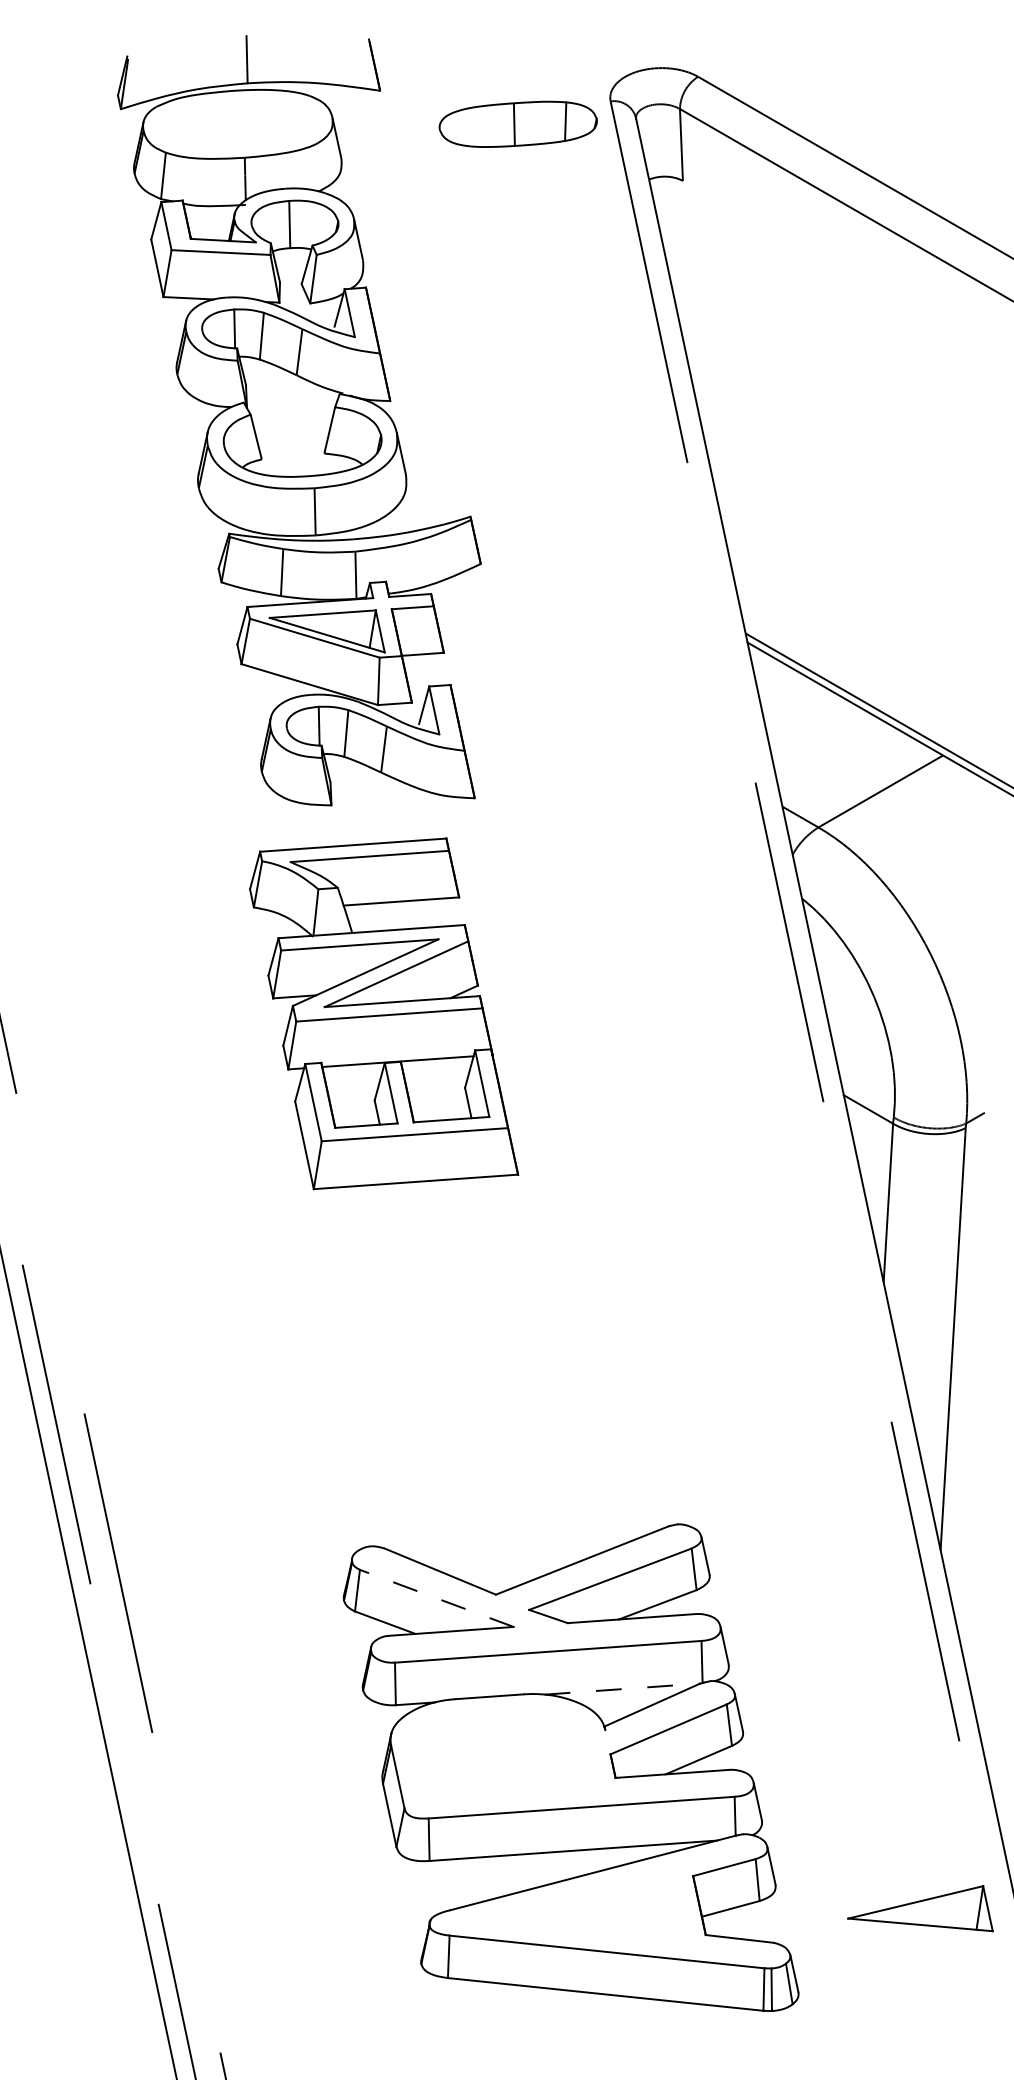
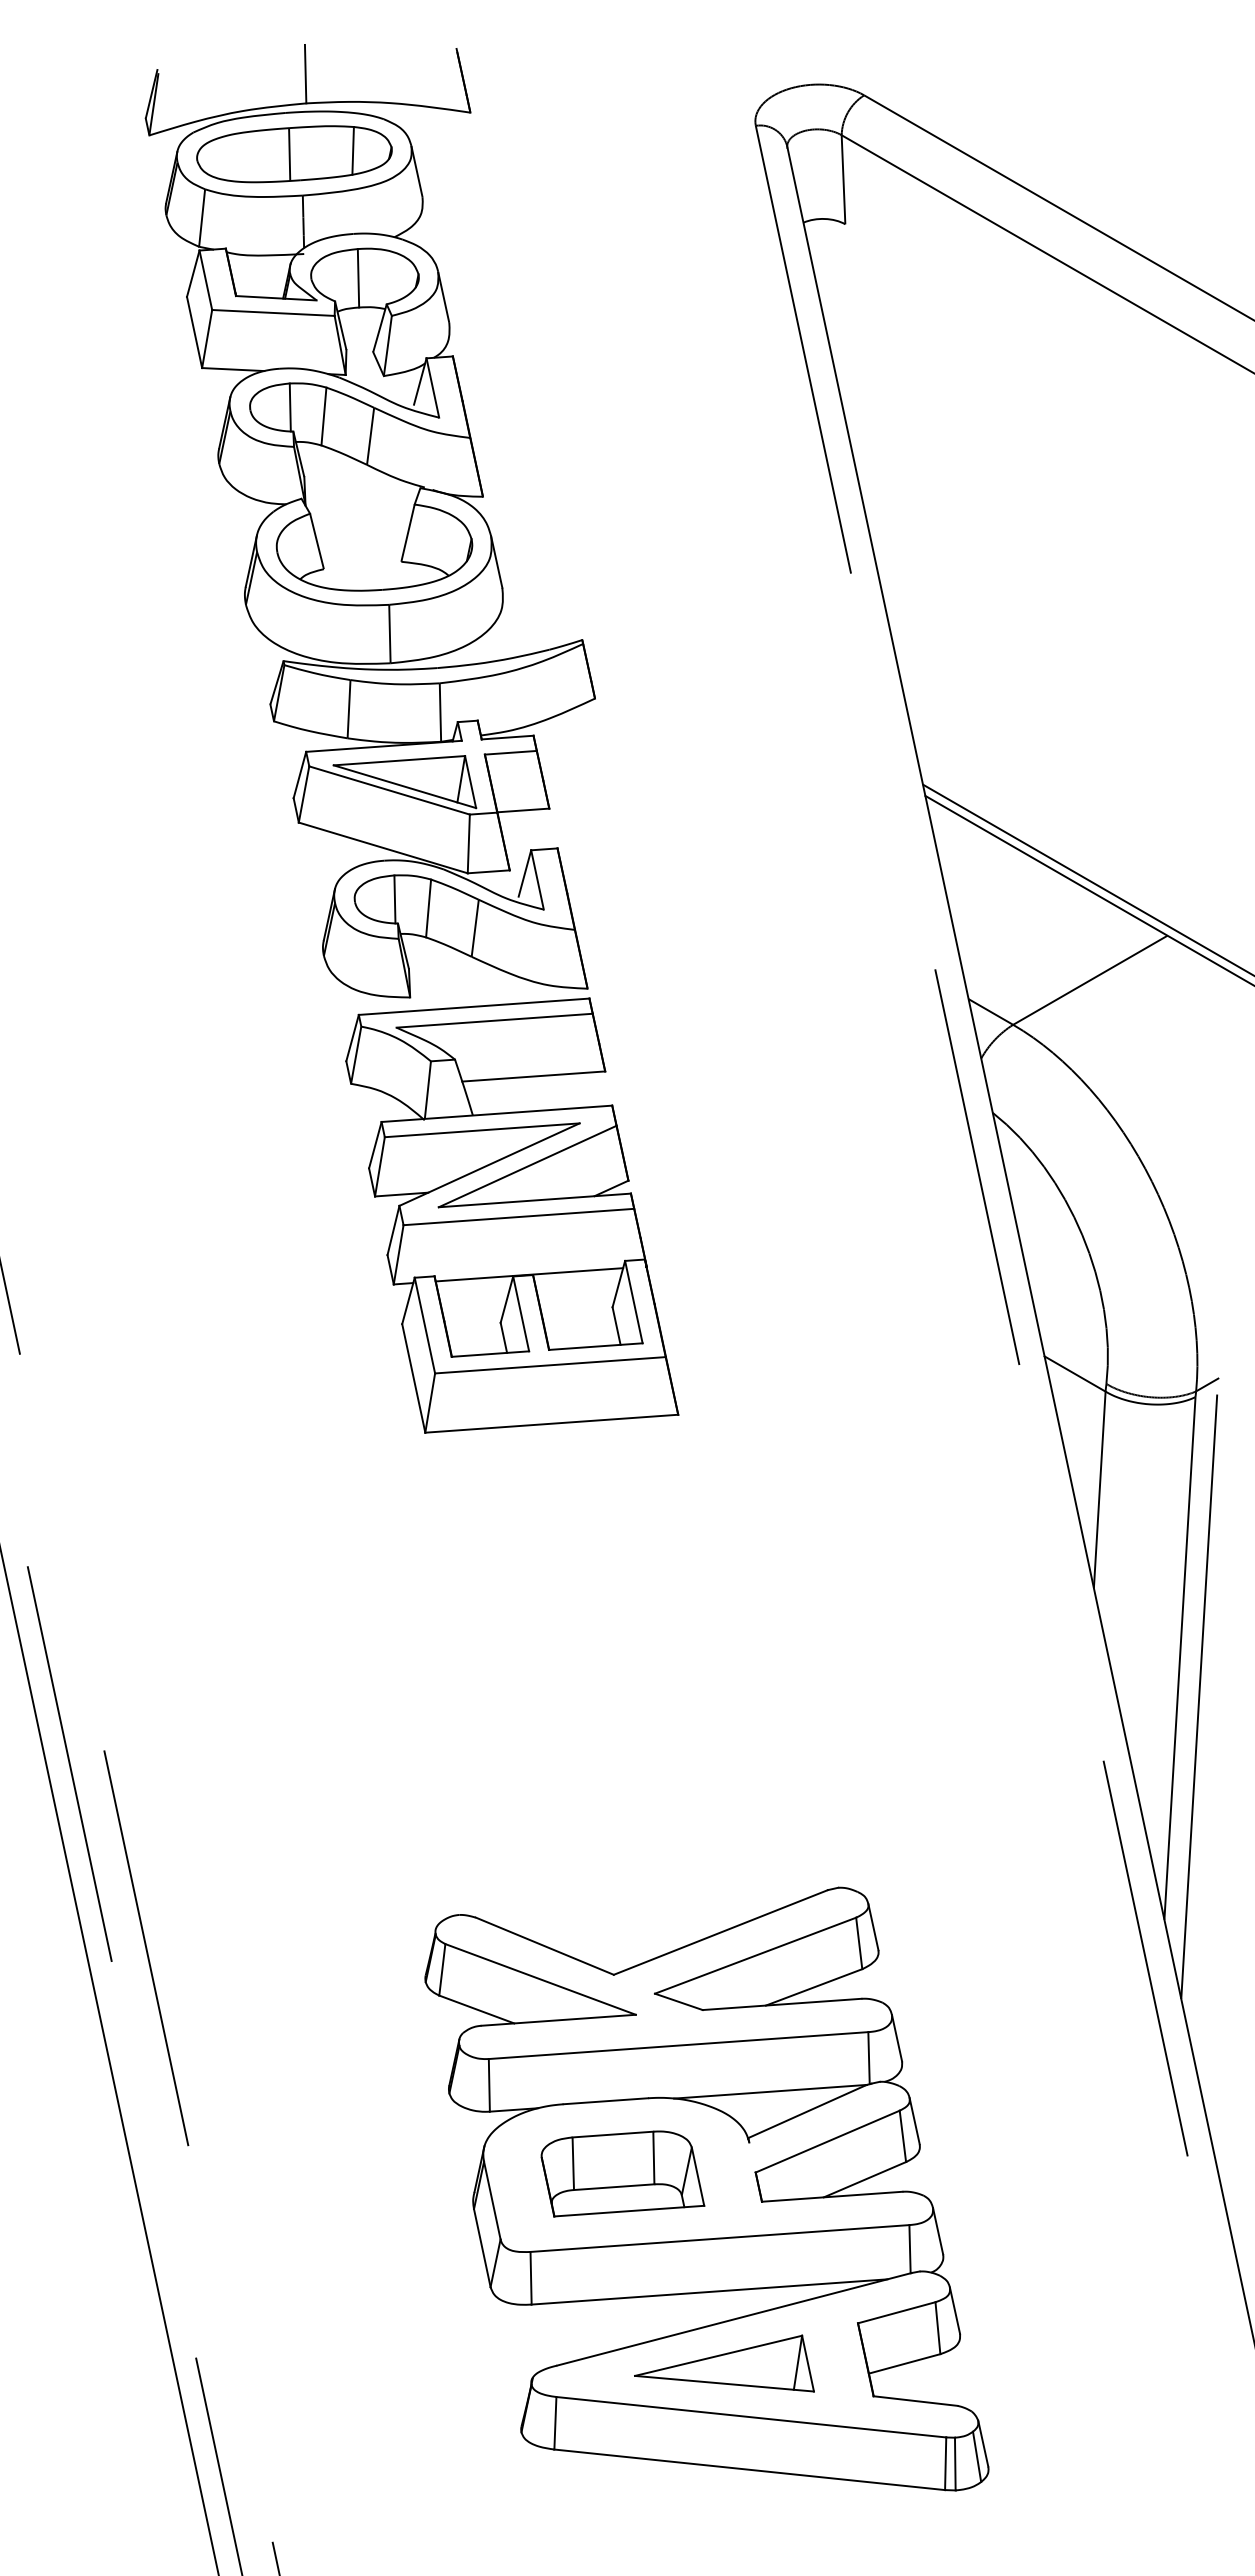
part: (518, 124) -> (294, 154), moved
part: (384, 1013) -> (512, 1215), moved
line: (968, 1369) -> (1199, 1696), added
line: (436, 1598) -> (540, 1979), dashed -> solid
line: (622, 1688) -> (770, 2091), dashed -> solid
part: (502, 1755) -> (622, 2173), added
part: (920, 1908) -> (724, 2363), moved

